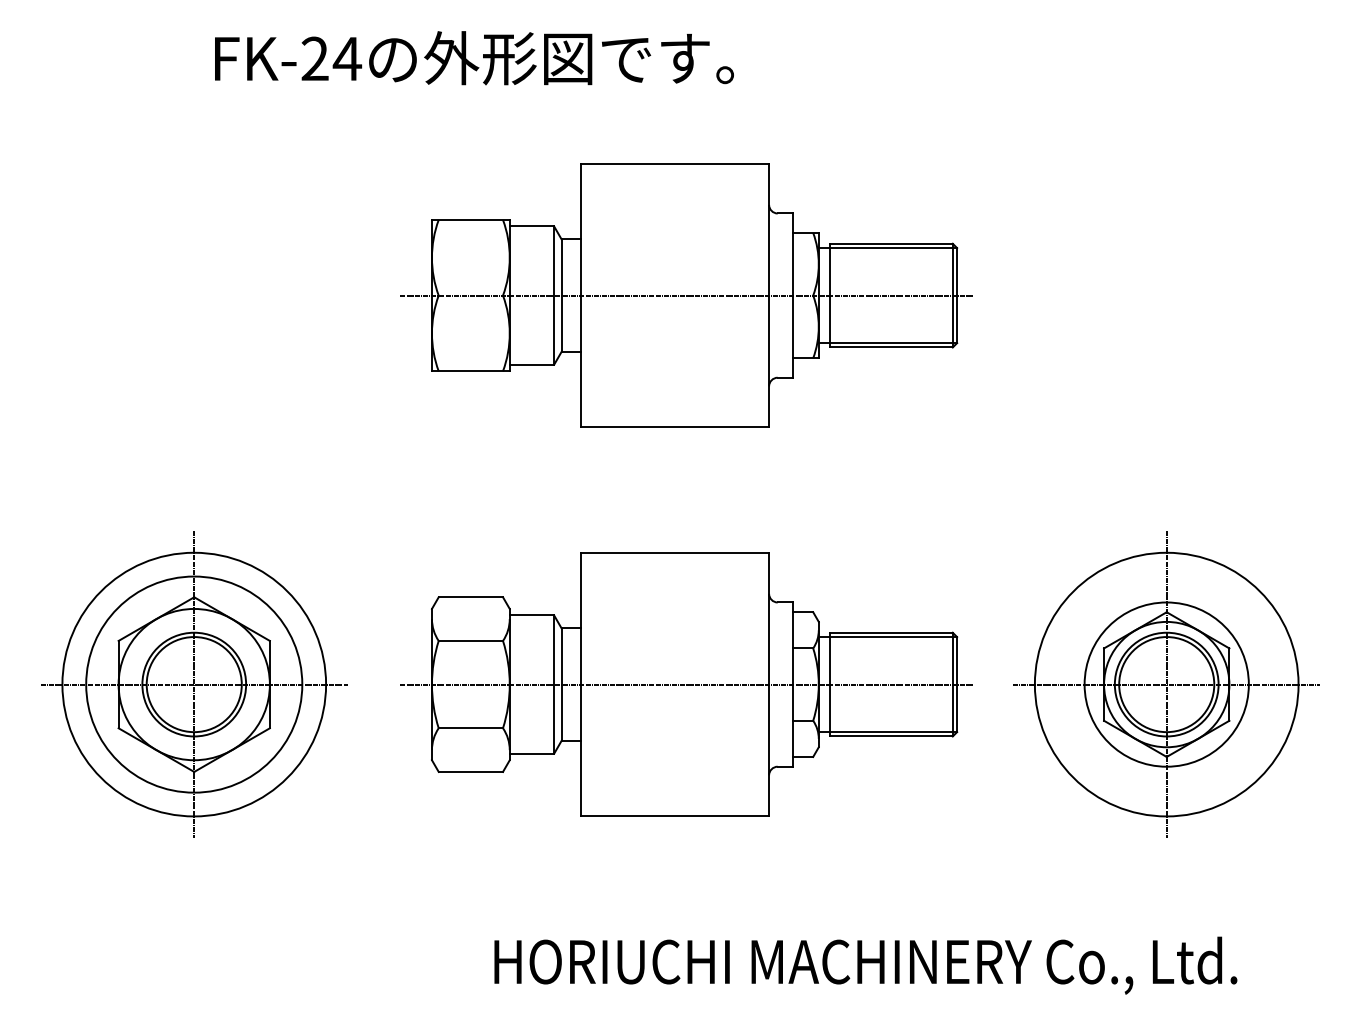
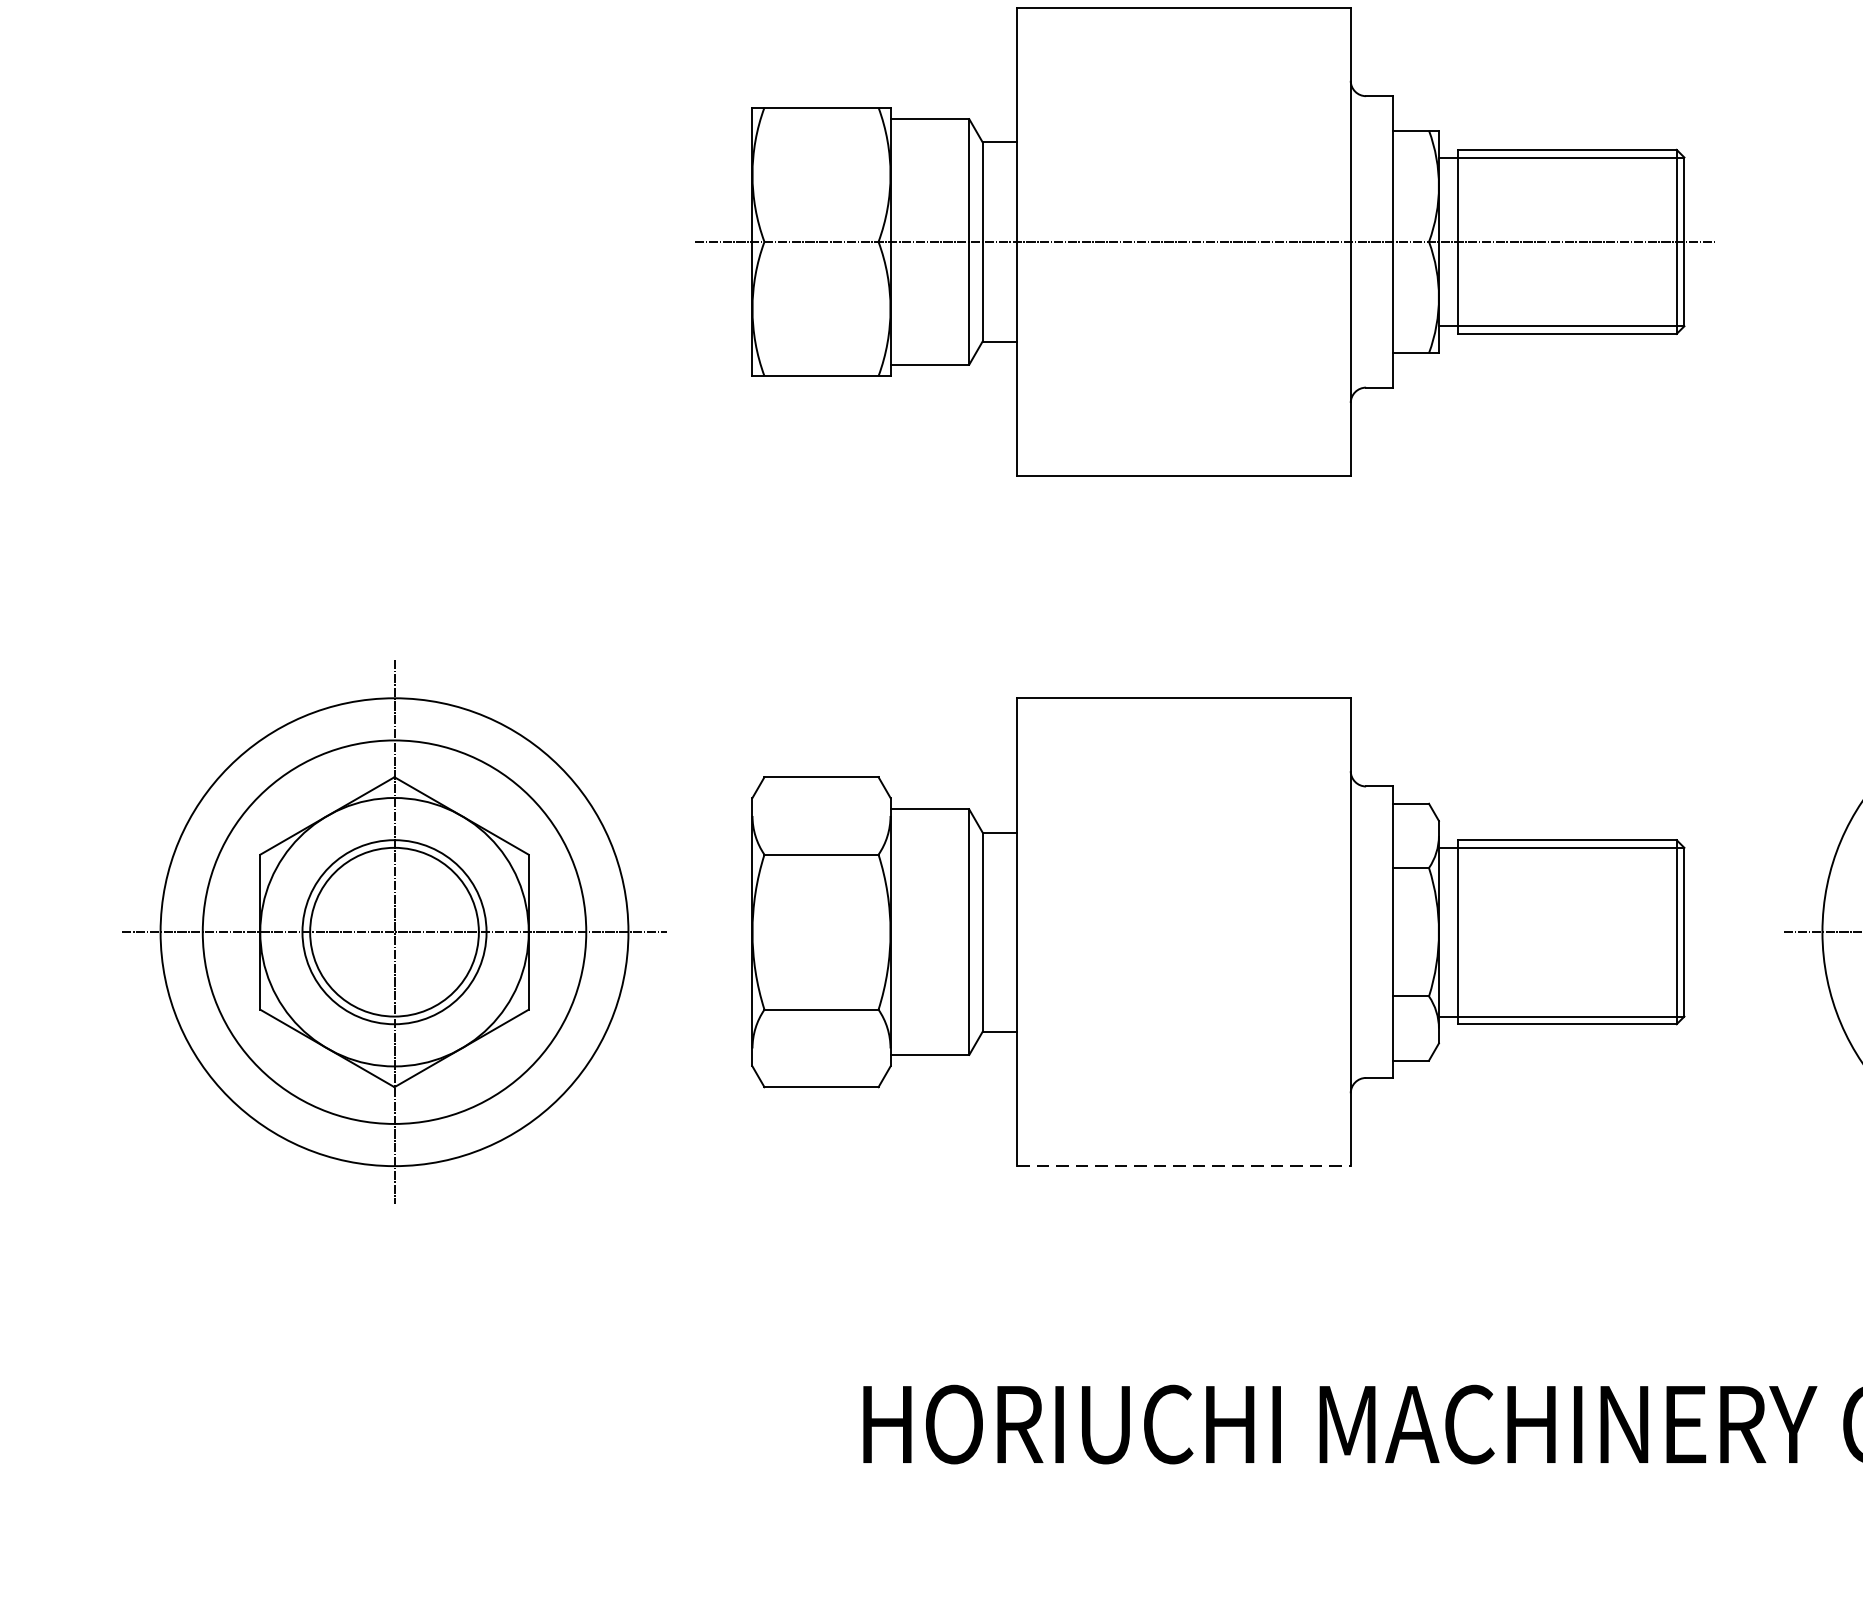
part: (194, 684) -> (394, 932), moved
line: (686, 684) -> (1204, 932), removed
line: (675, 816) -> (1184, 1166), solid -> dashed

